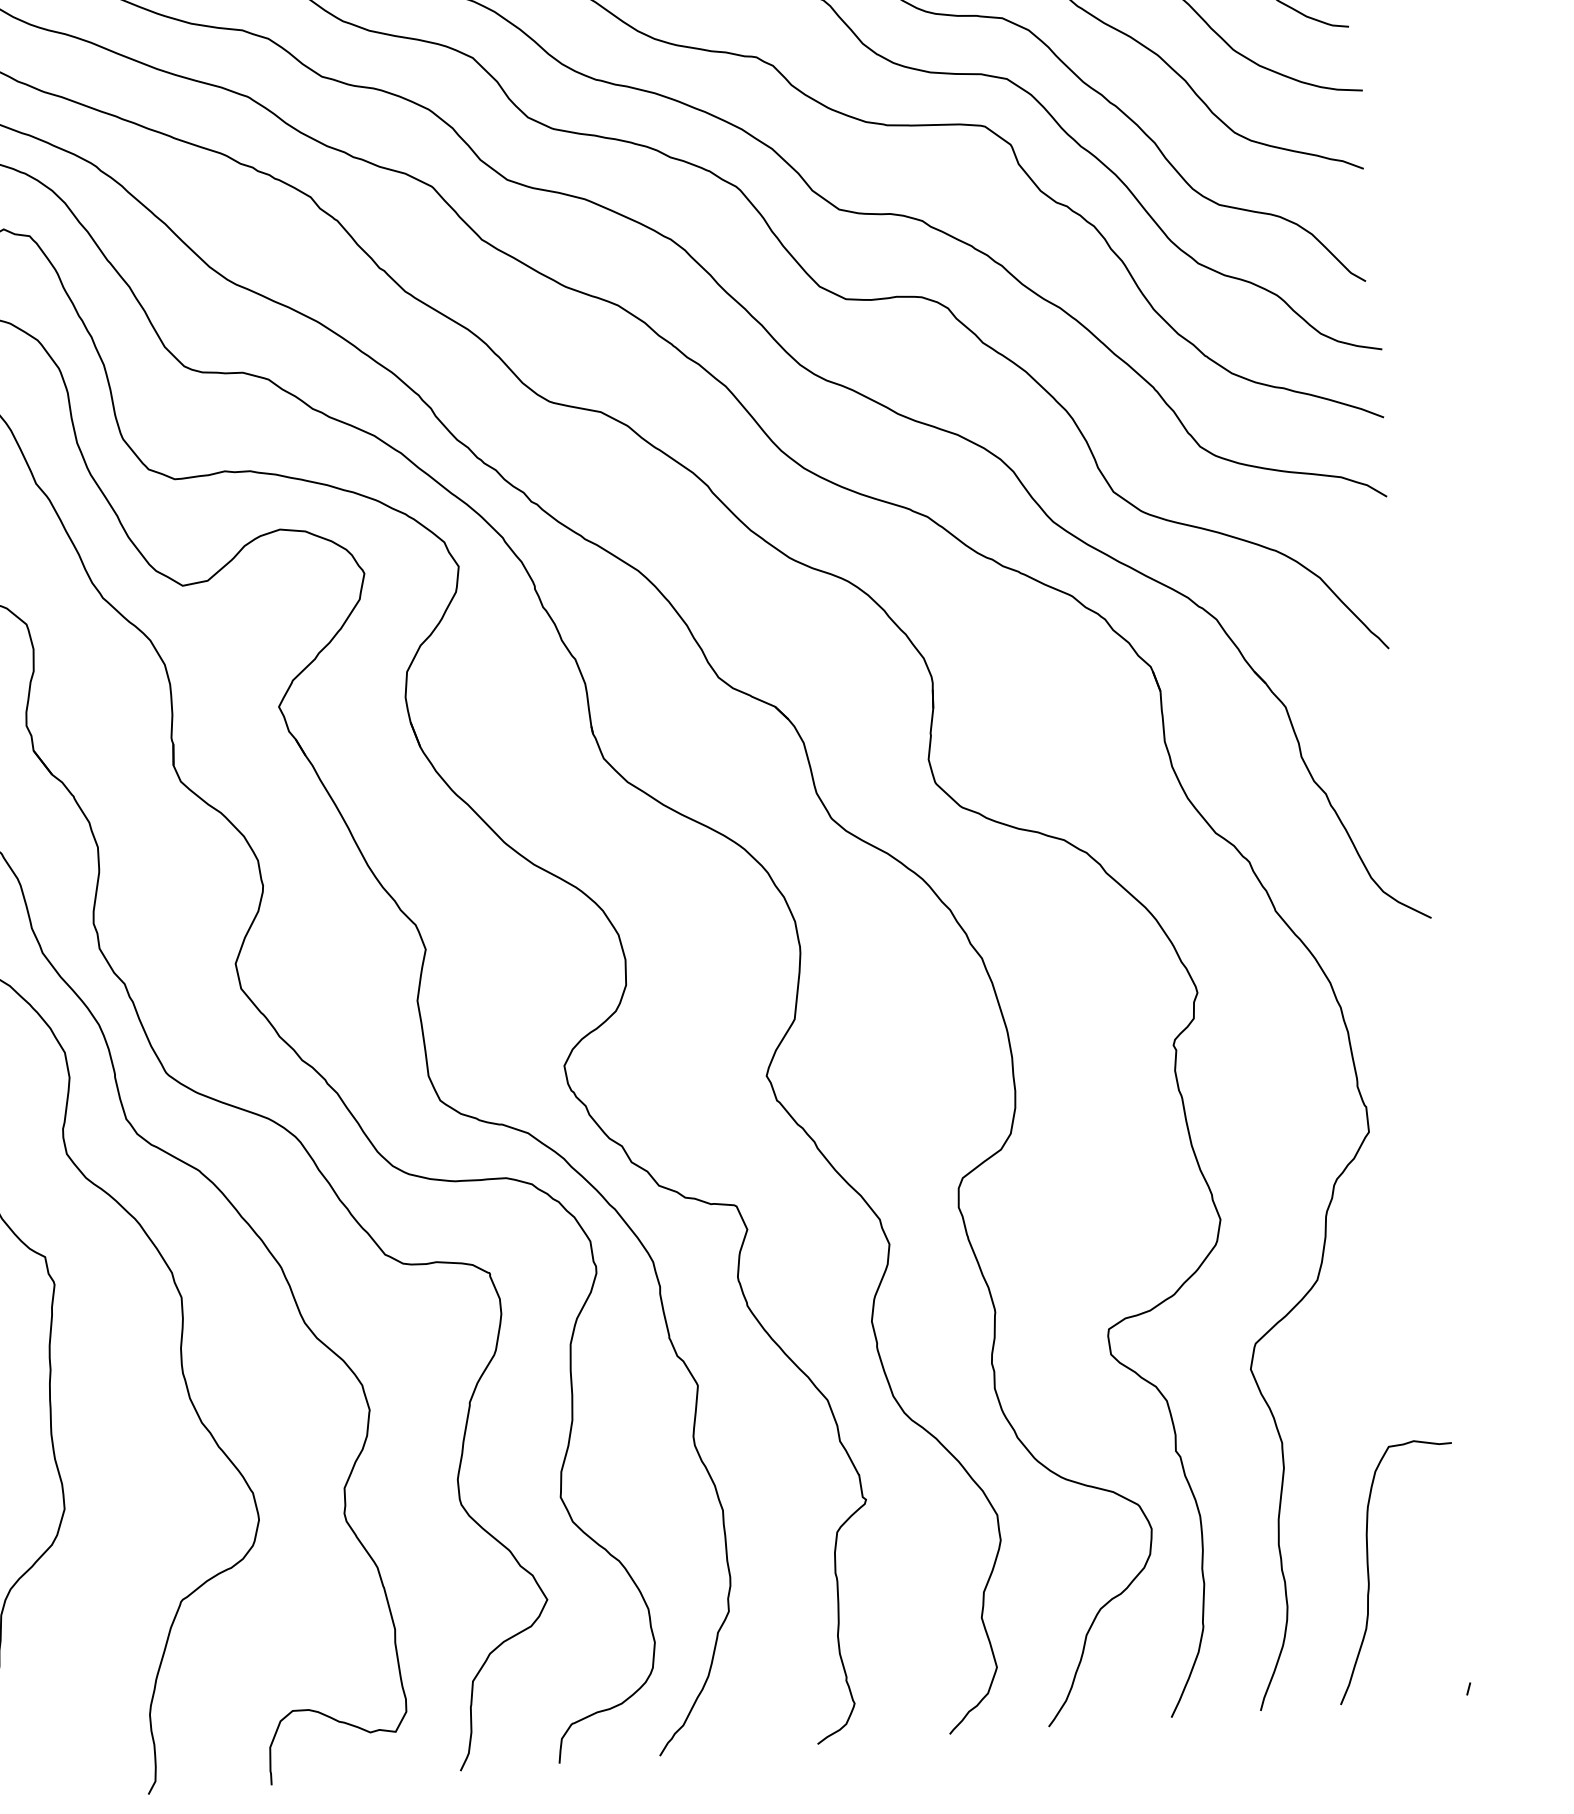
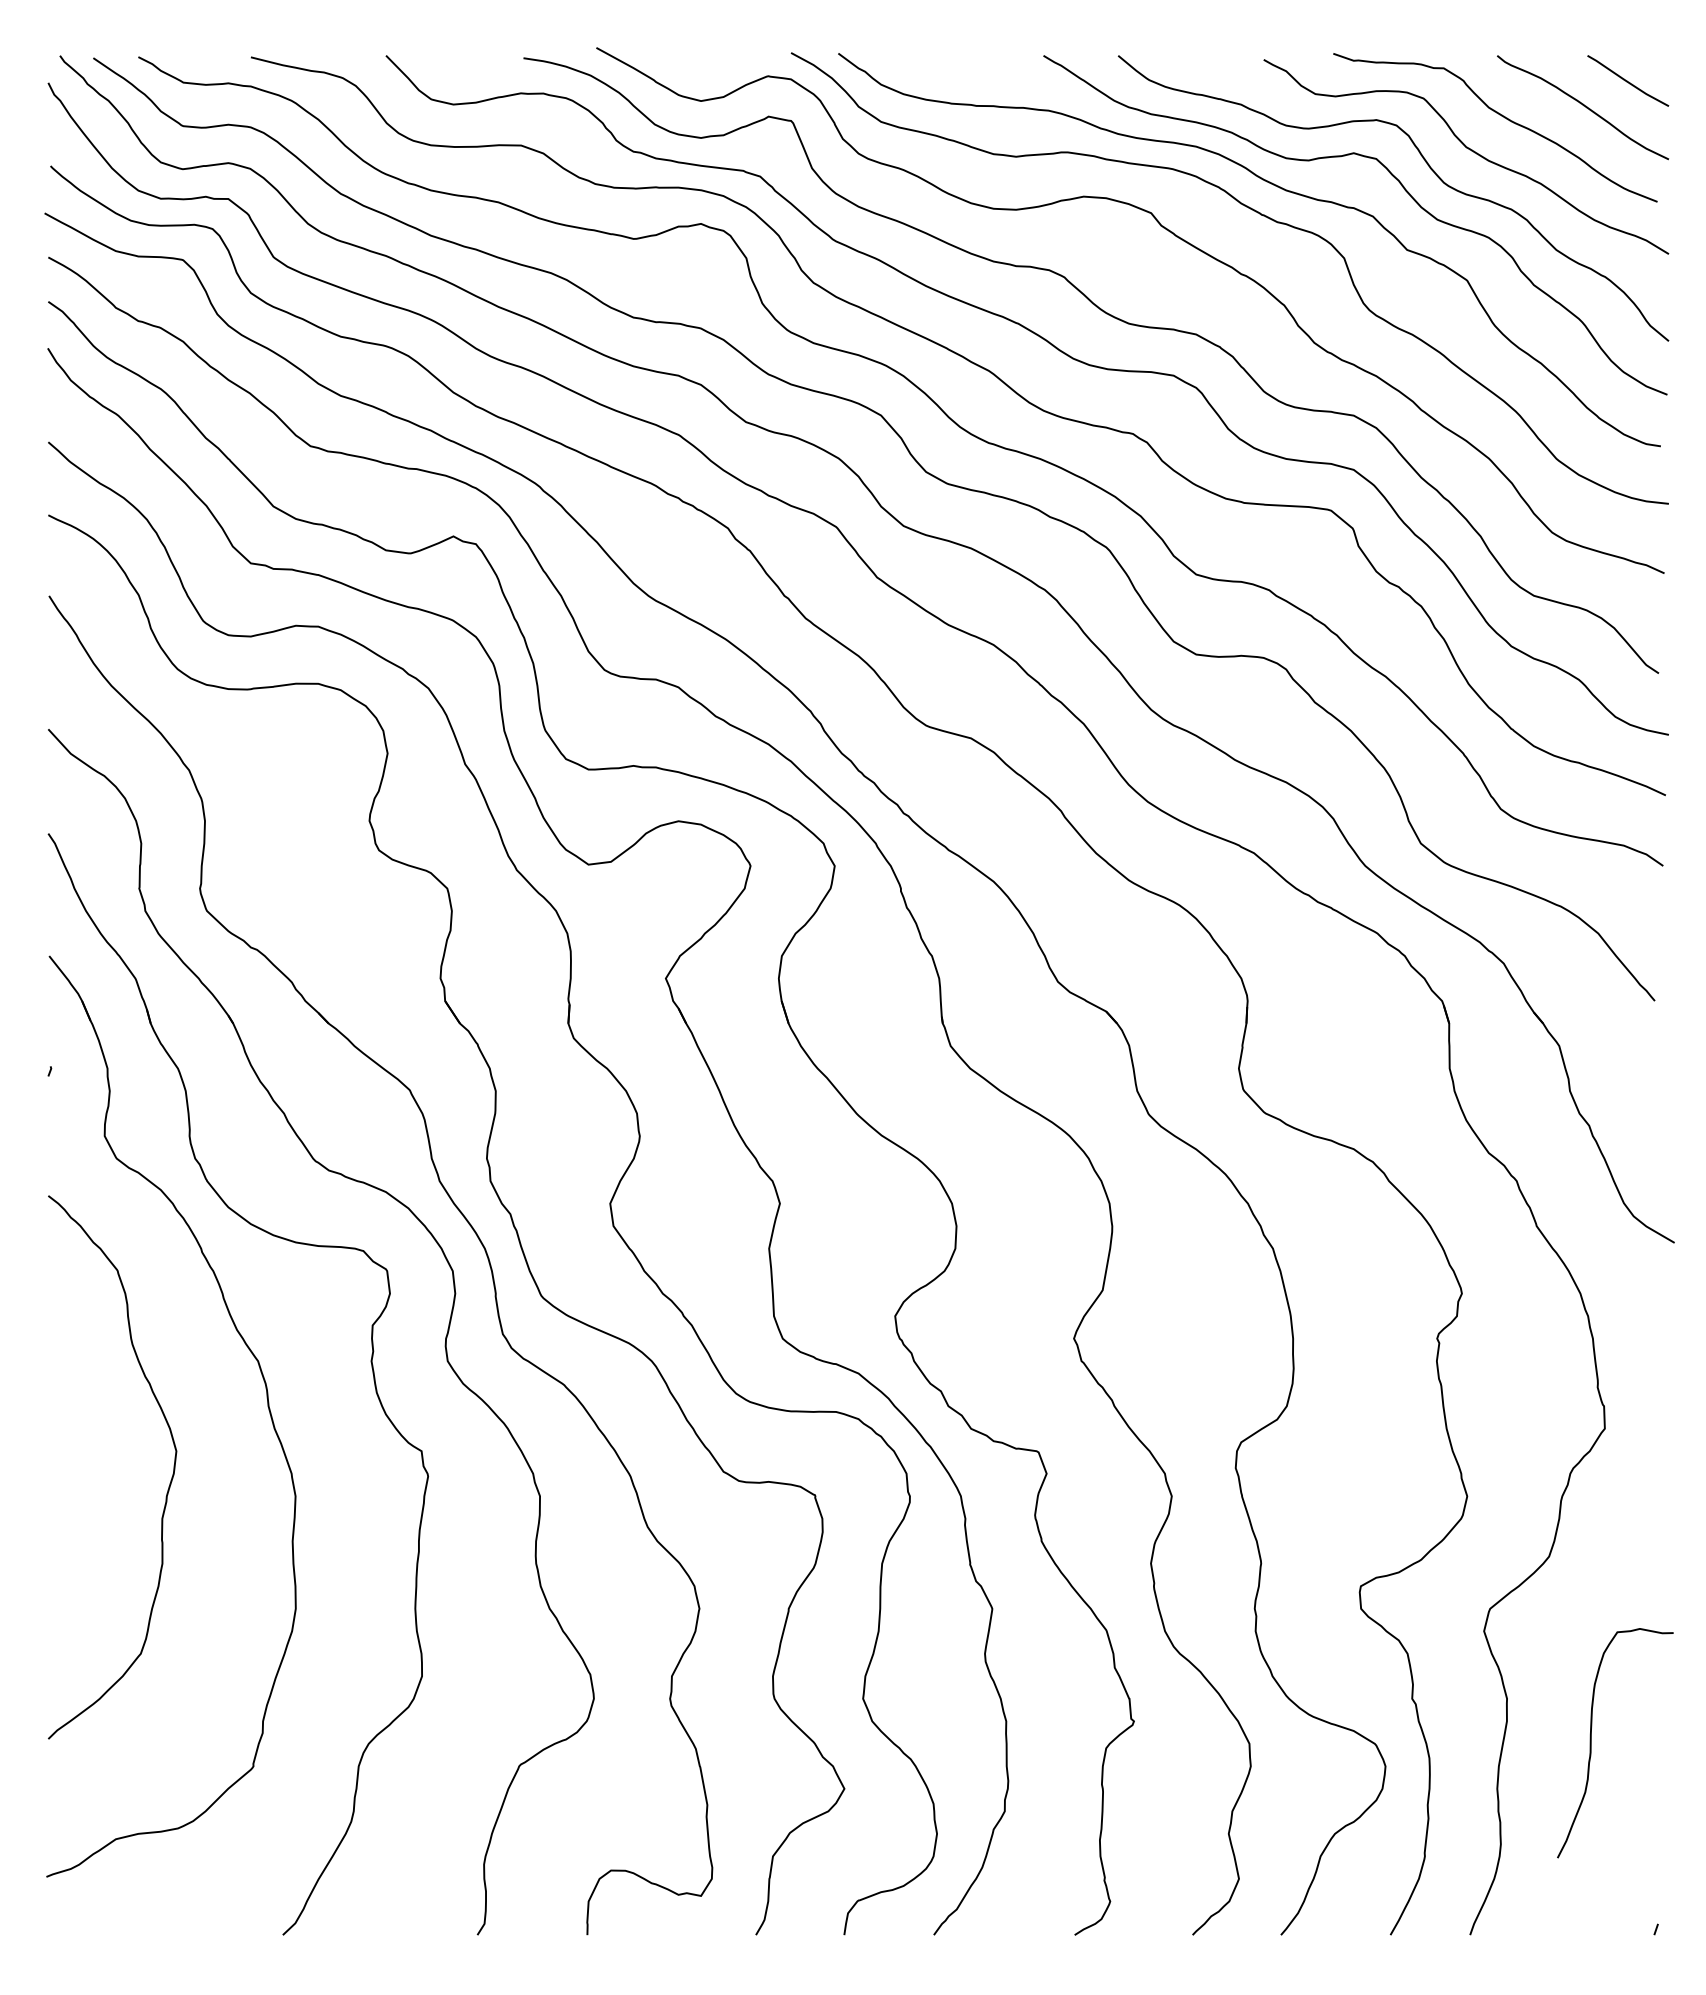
curve: (1369, 1573) -> (1591, 1743), moved

